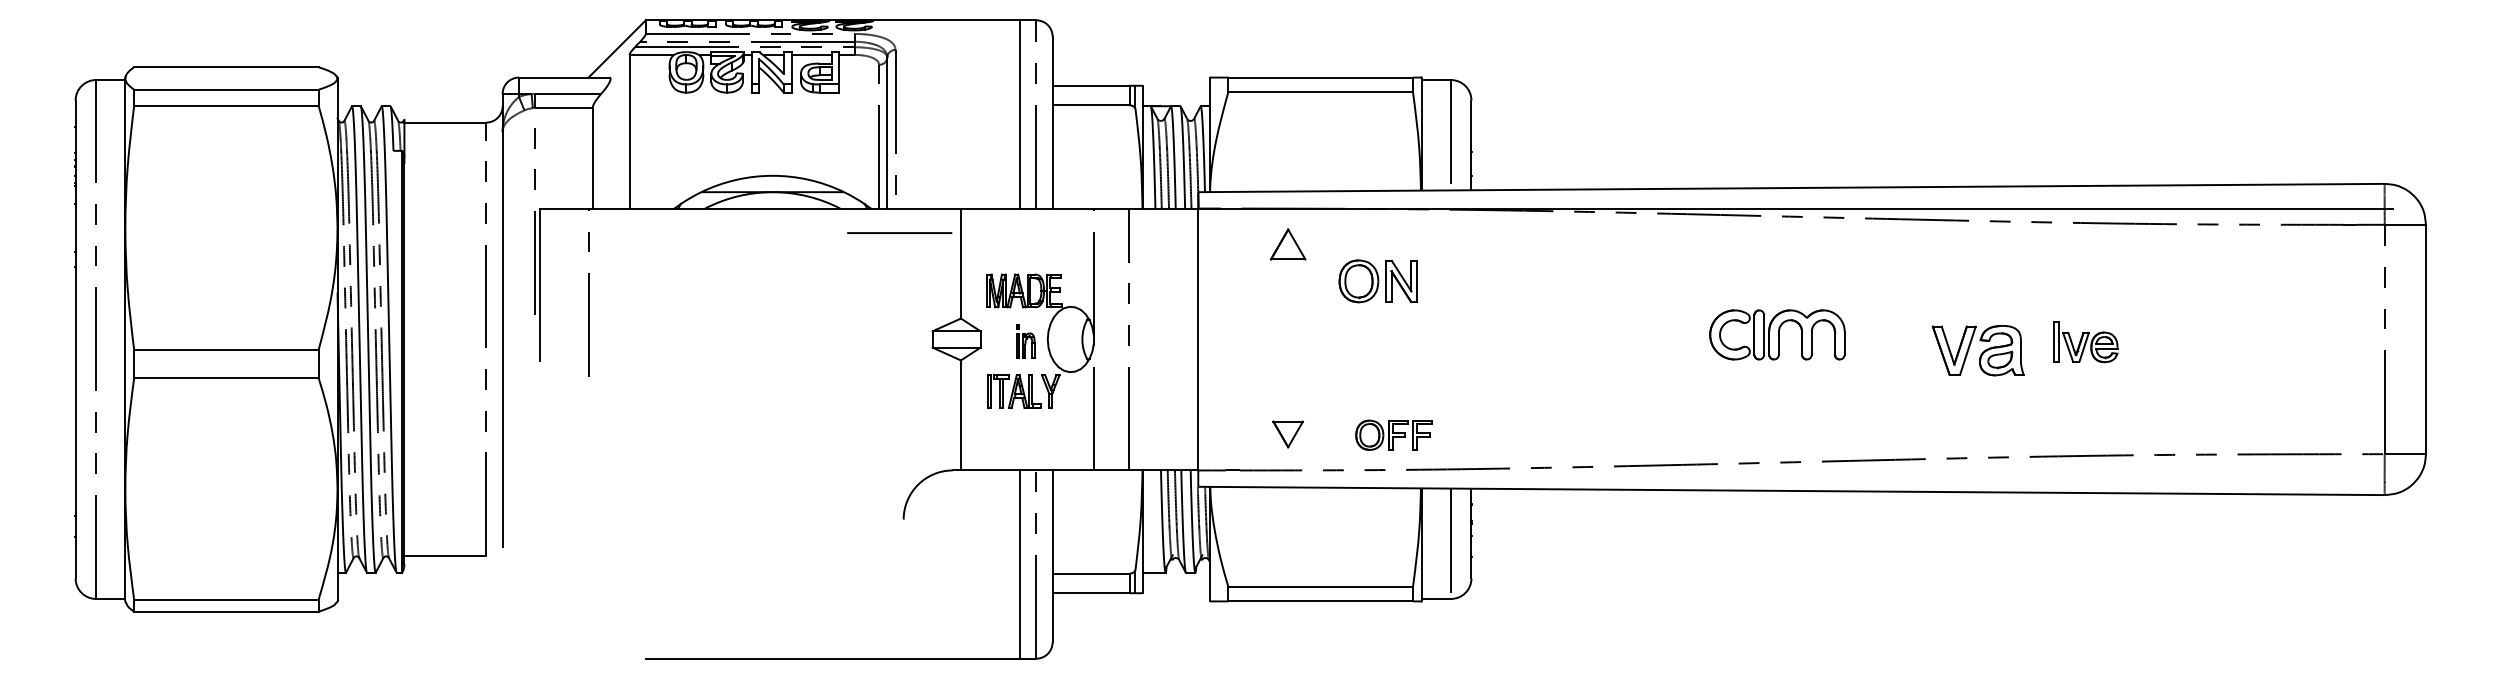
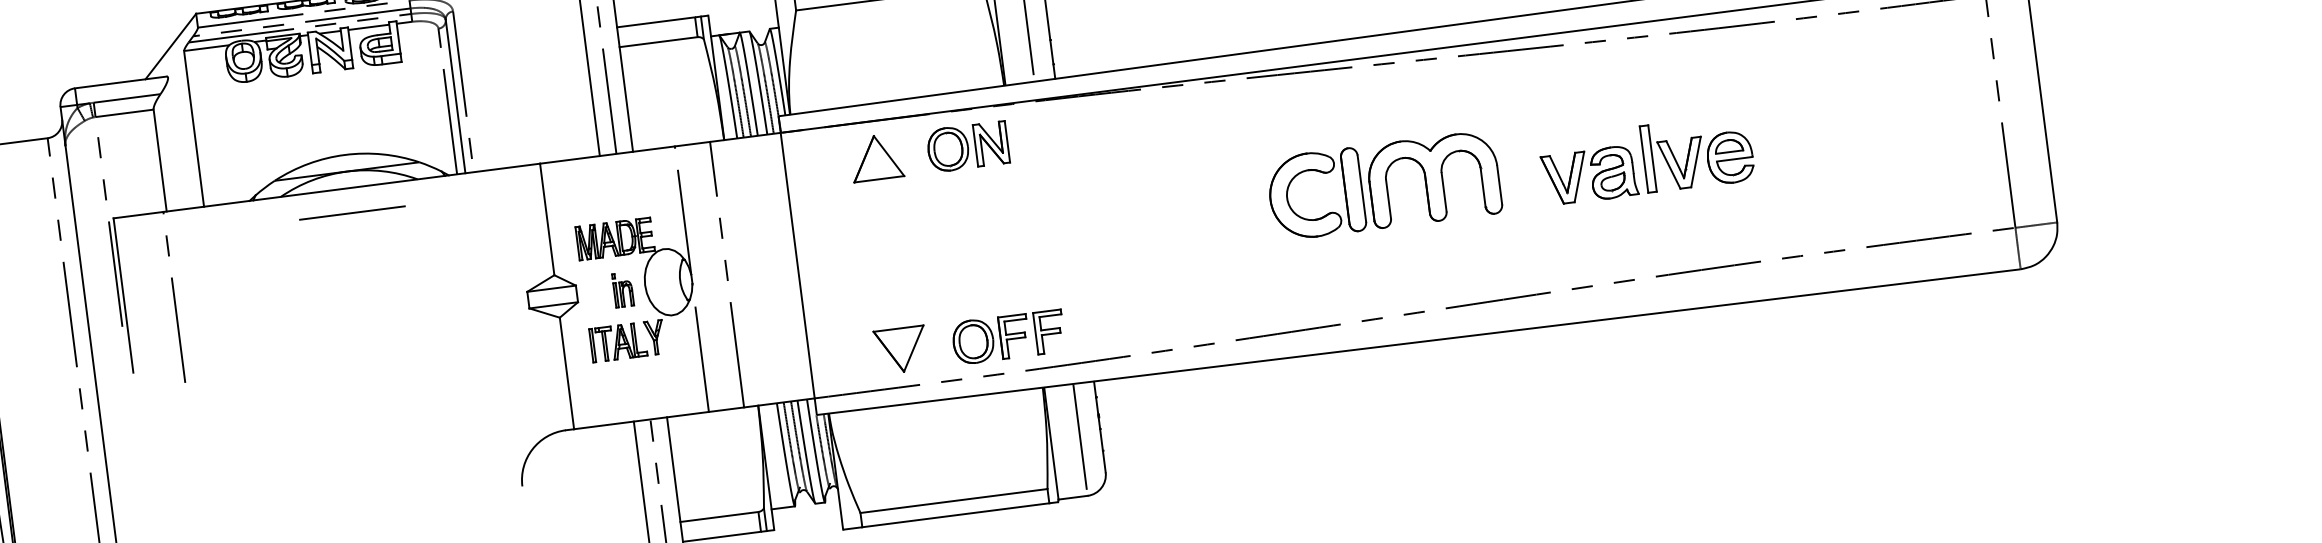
line: (899, 232) -> (352, 212), moved
part: (1287, 244) -> (875, 157), size x1.43
part: (1377, 281) -> (967, 147), moved
part: (1777, 334) -> (1384, 185), size x1.67
part: (2085, 342) -> (1697, 153), size x1.67
part: (1287, 434) -> (900, 350), size x1.67
part: (1393, 435) -> (1008, 337), size x1.43

